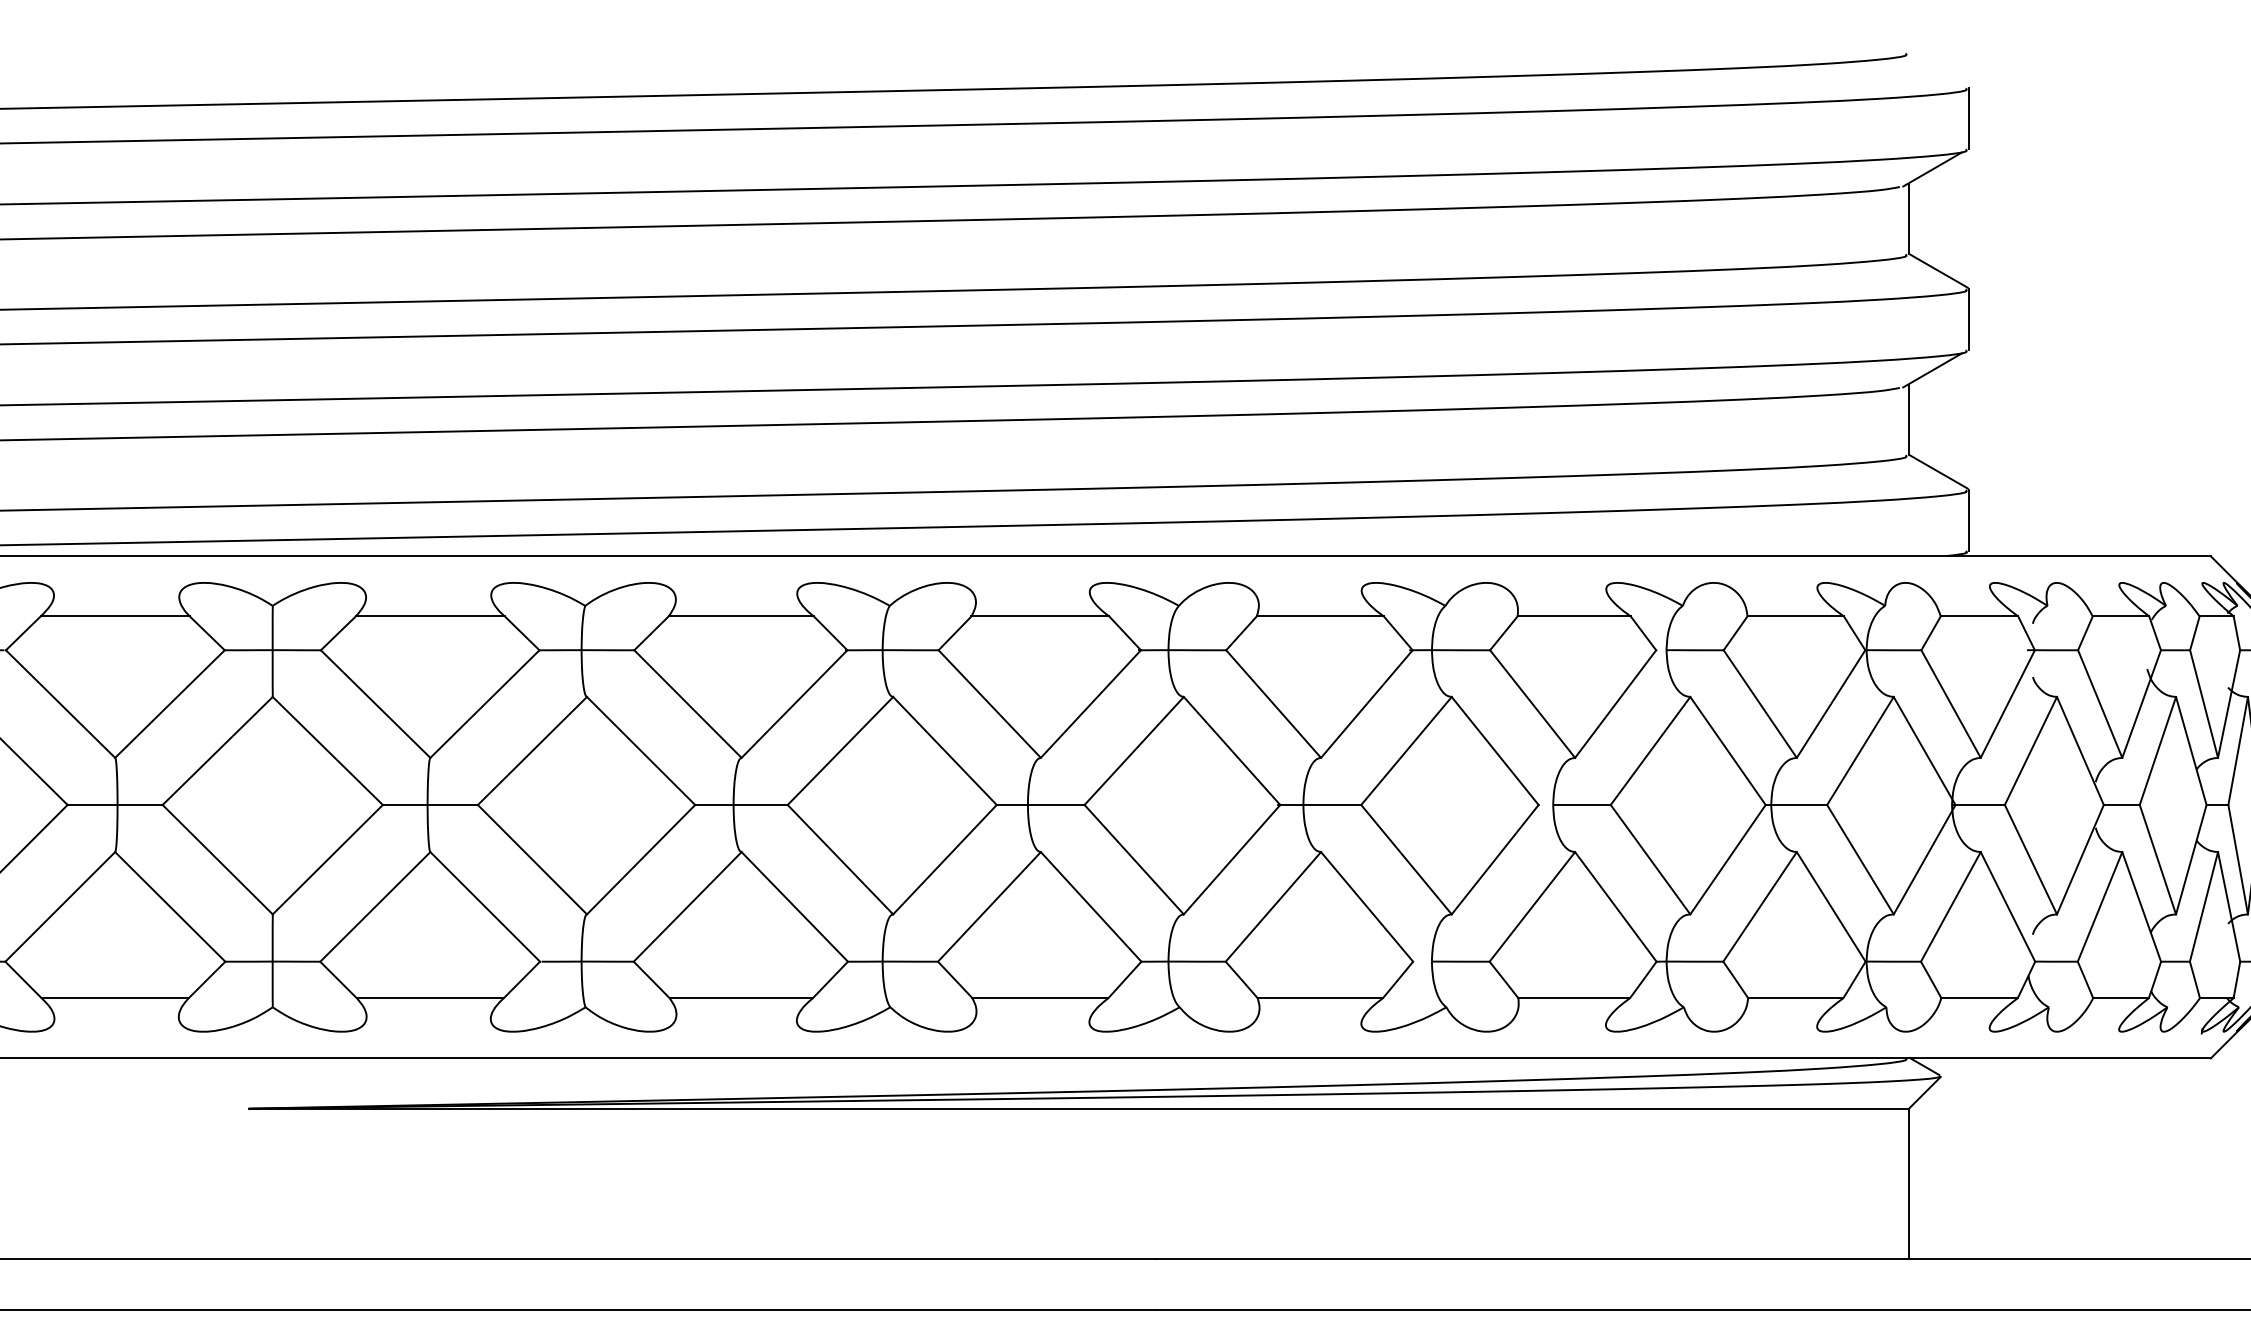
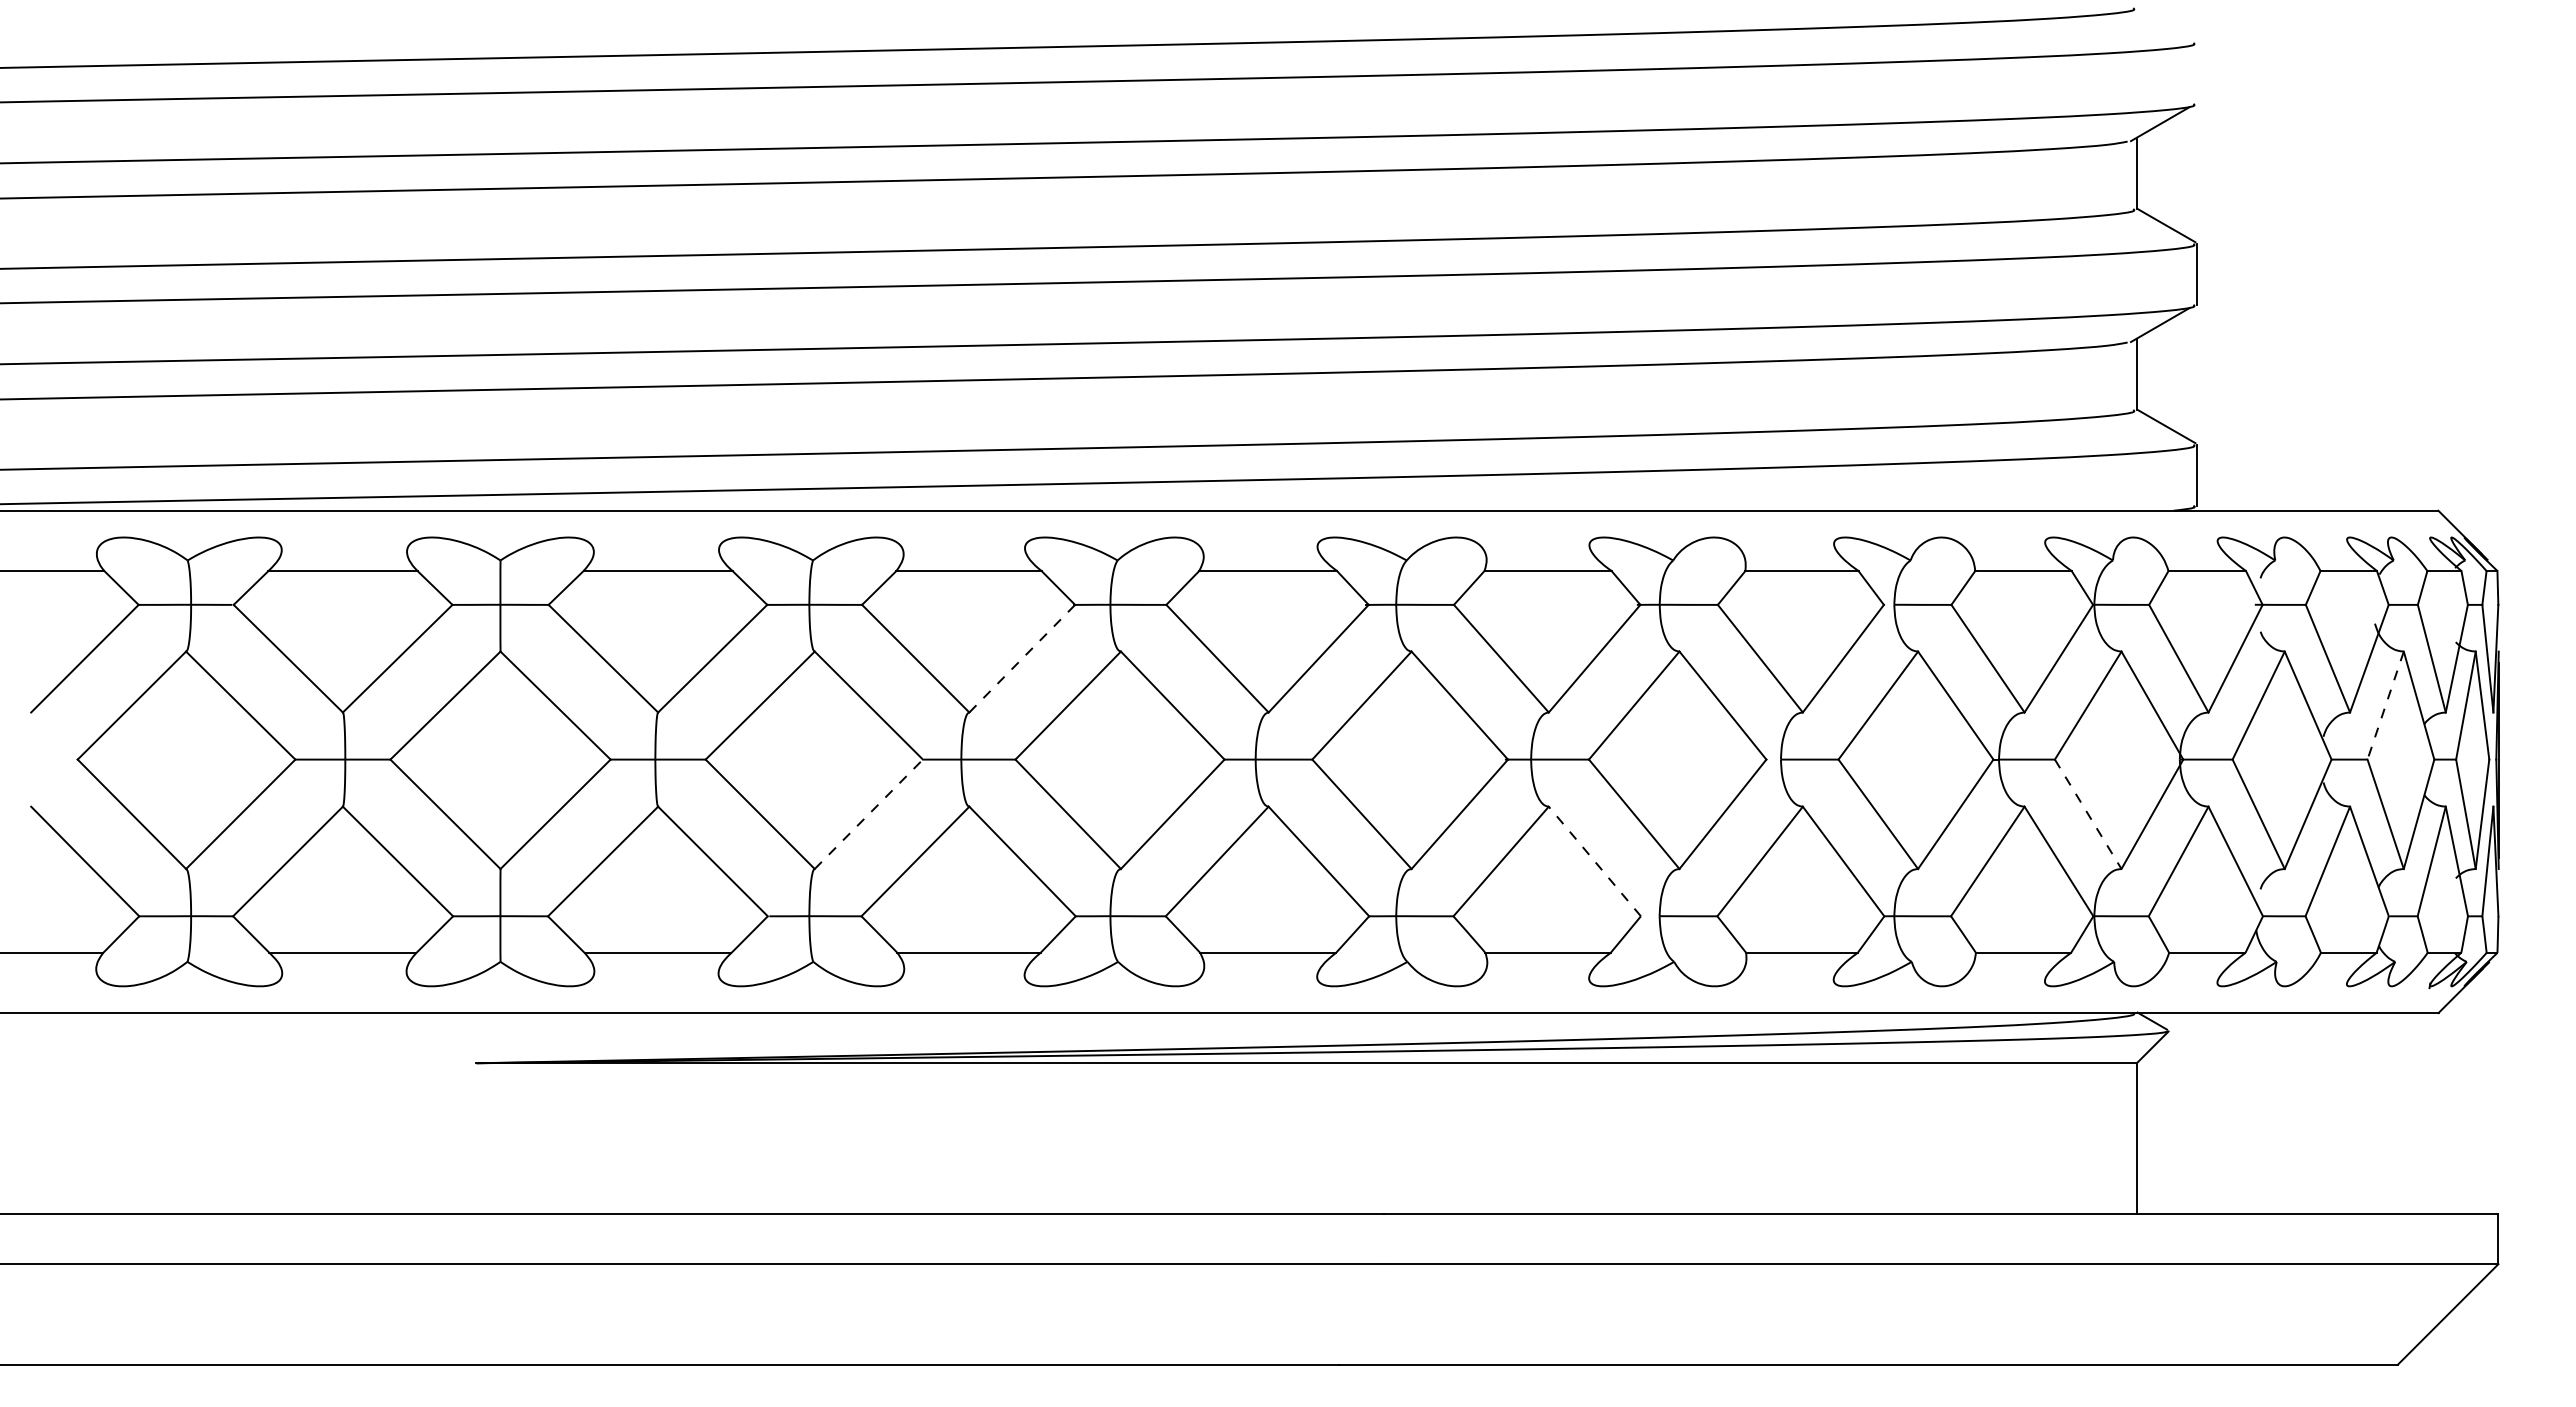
line: (1969, 117) -> (2197, 72), removed
line: (794, 703) -> (1022, 658), solid -> dashed
line: (2157, 750) -> (2385, 705), solid -> dashed
line: (640, 859) -> (868, 814), solid -> dashed
line: (1860, 859) -> (2088, 814), solid -> dashed
line: (1366, 906) -> (1594, 861), solid -> dashed

